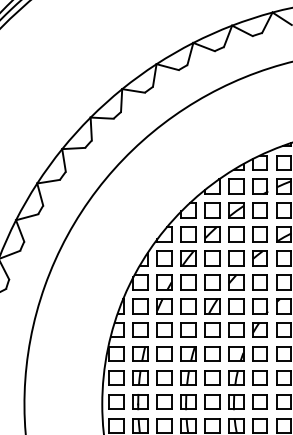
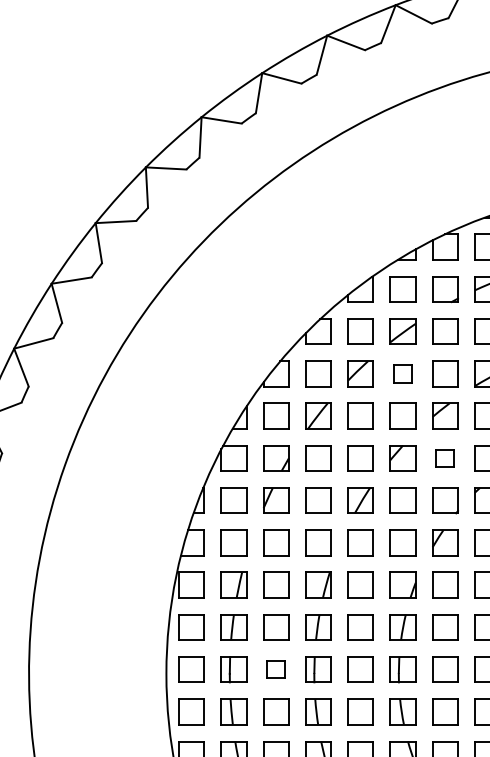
part: (236, 234) -> (403, 373), size x0.7
part: (259, 282) -> (443, 458), size x0.7
part: (164, 401) -> (276, 668), size x0.7

